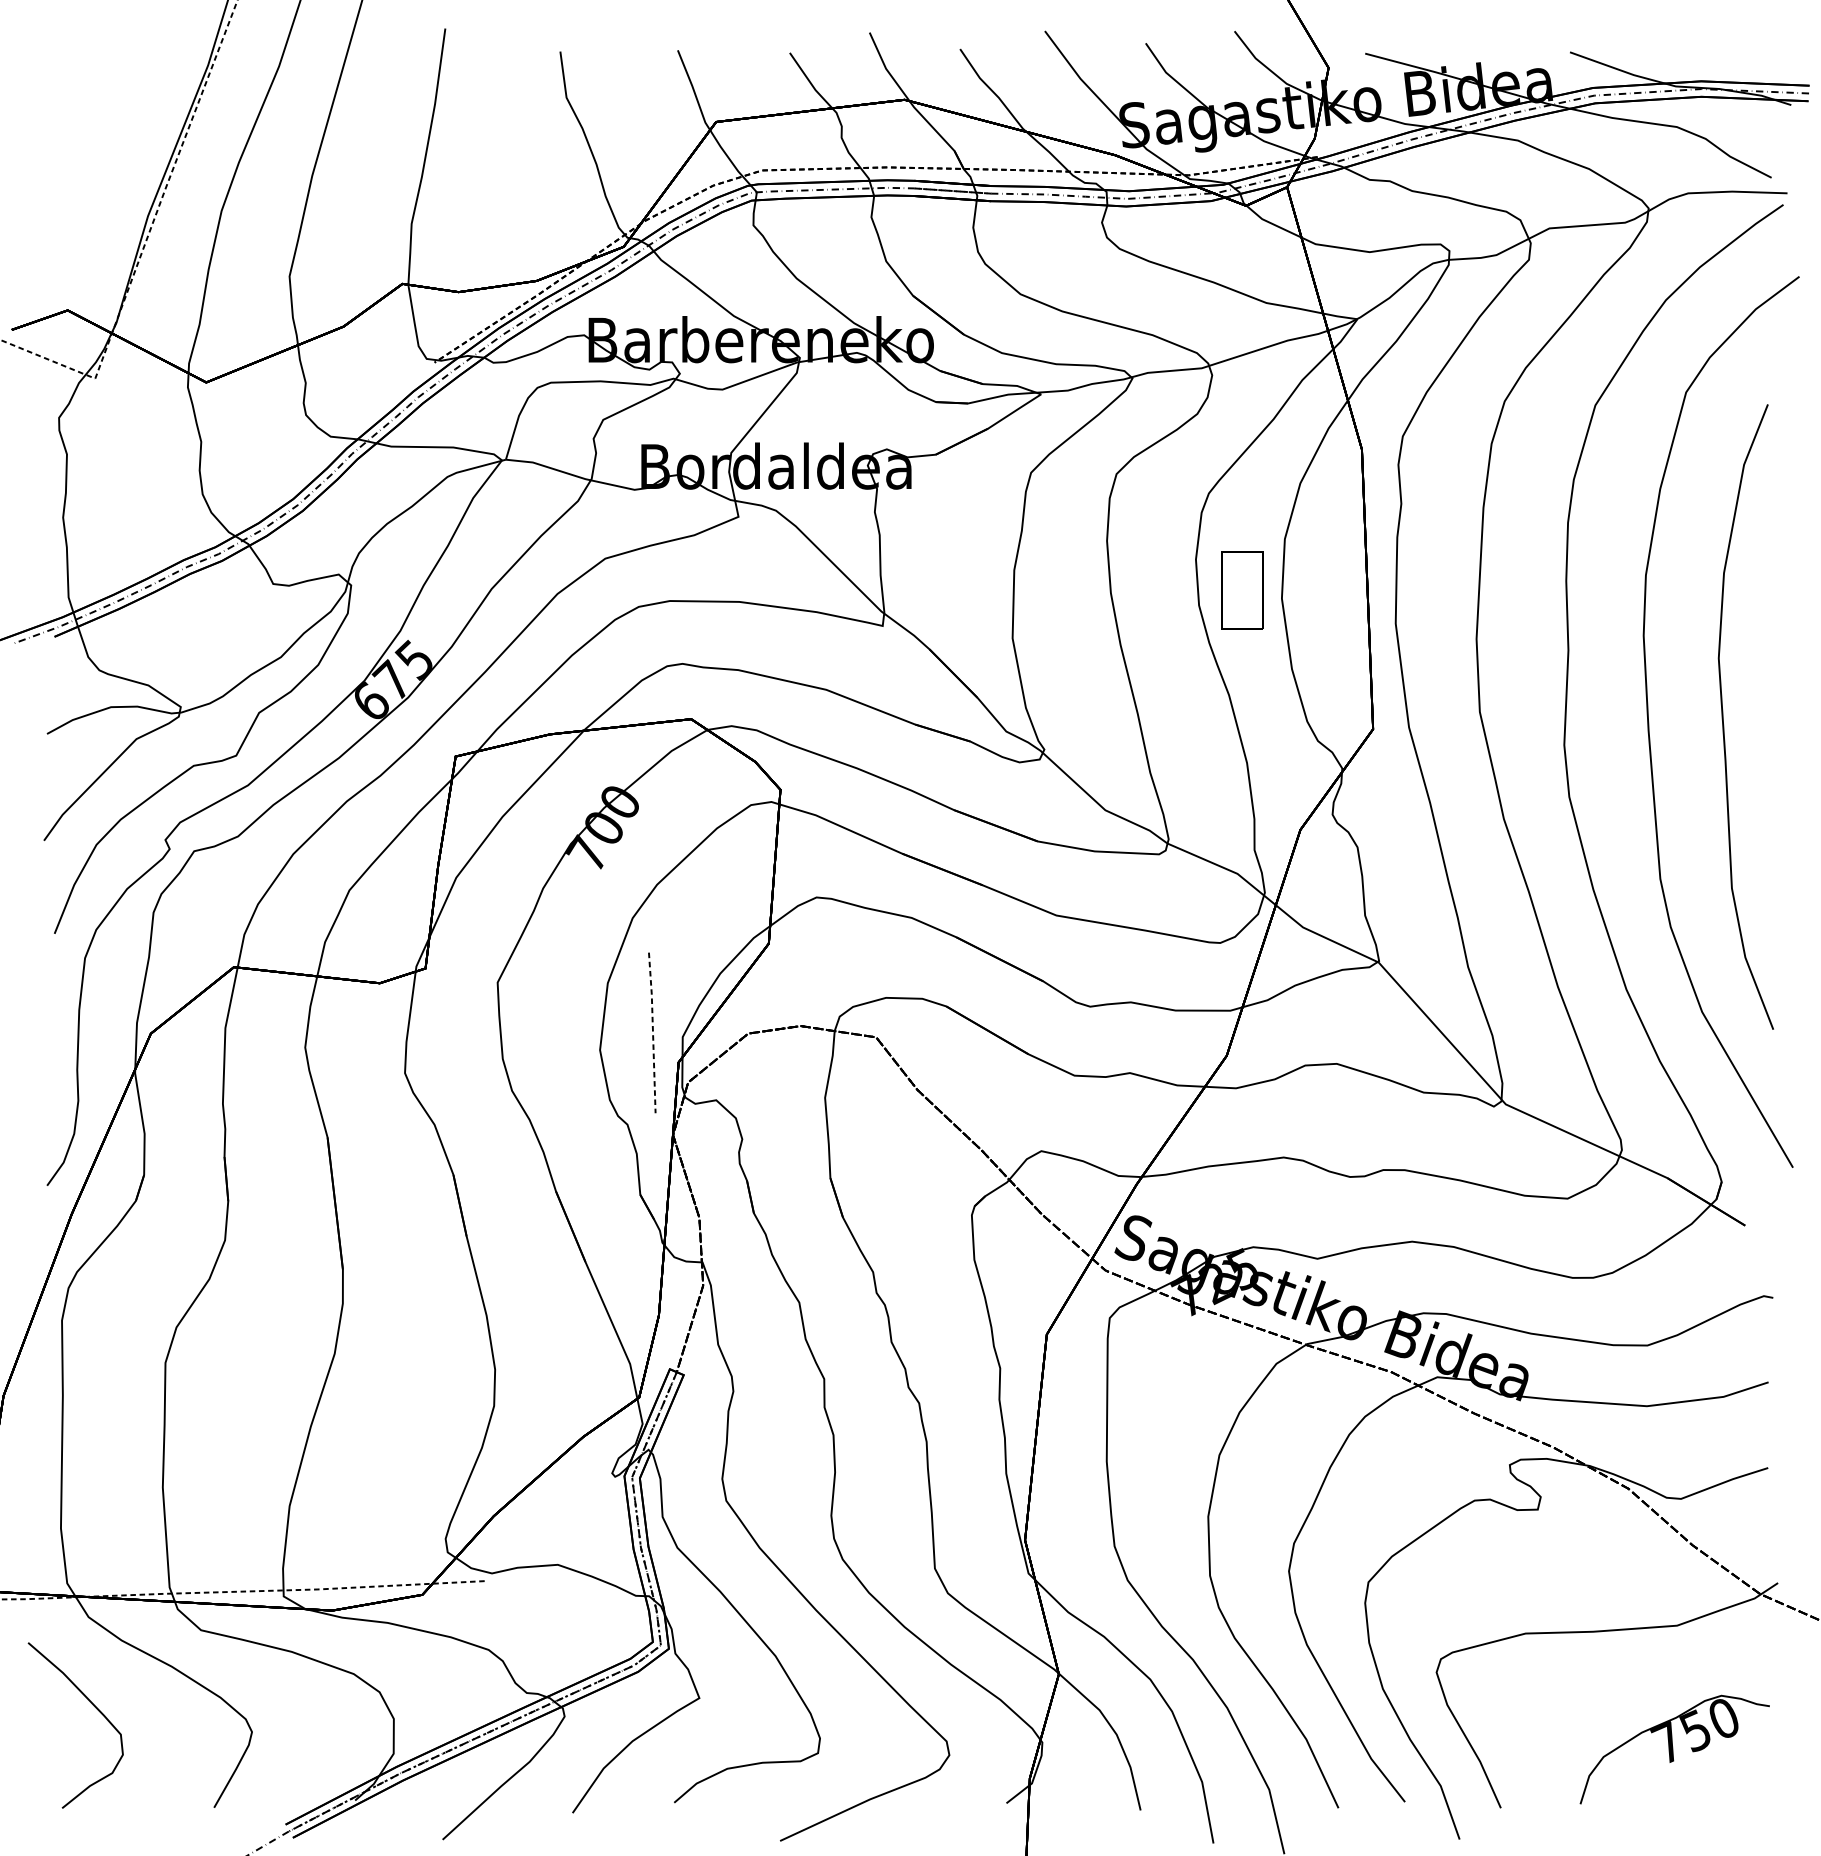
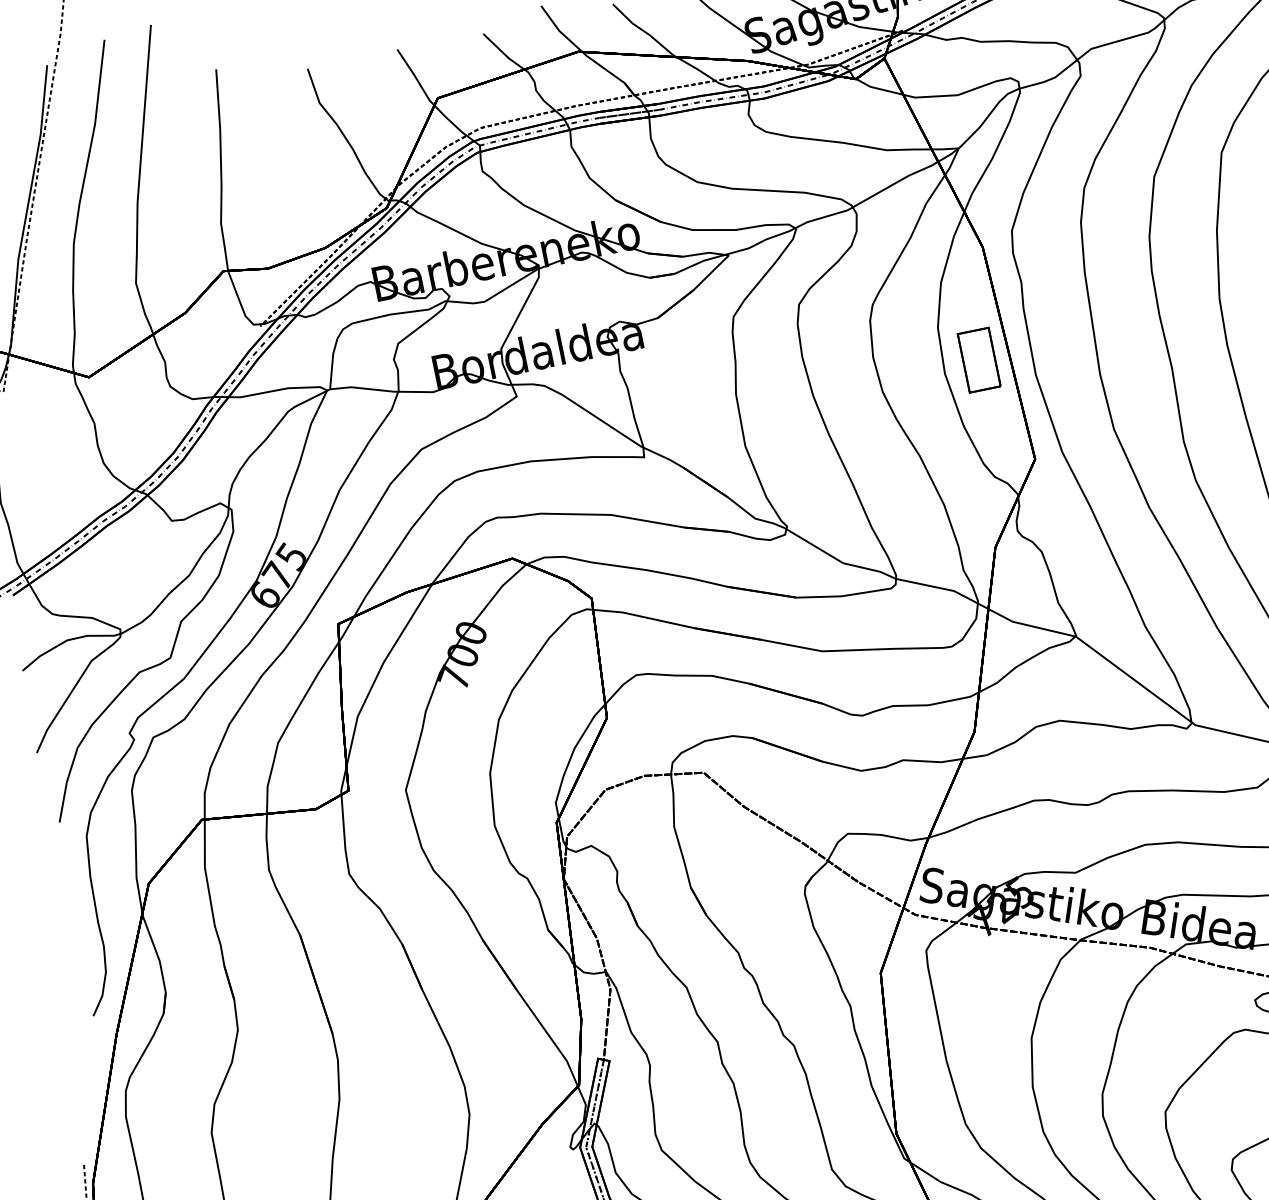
part: (1242, 590) -> (979, 360), moved
line: (652, 1031) -> (531, 803), removed

